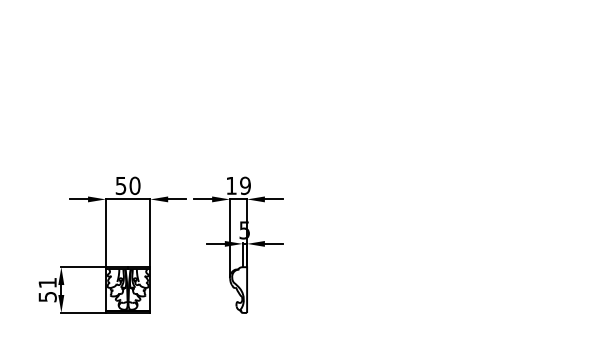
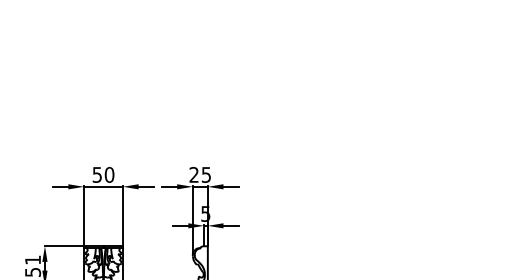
text: (238, 185) -> (200, 174), 19 -> 25

